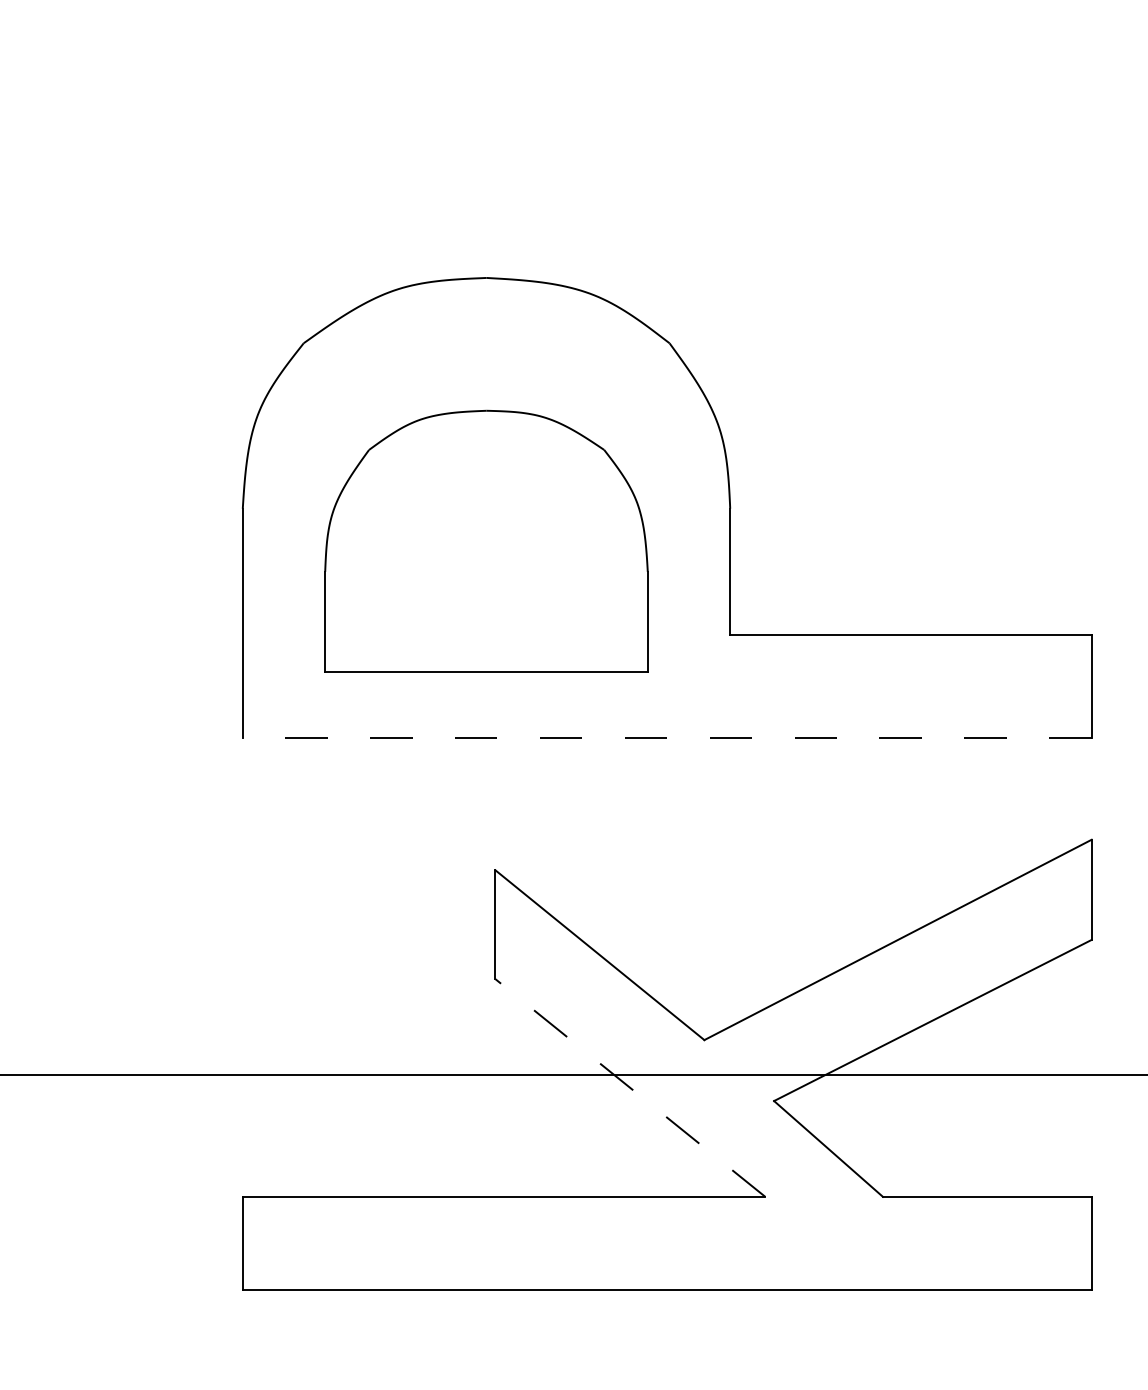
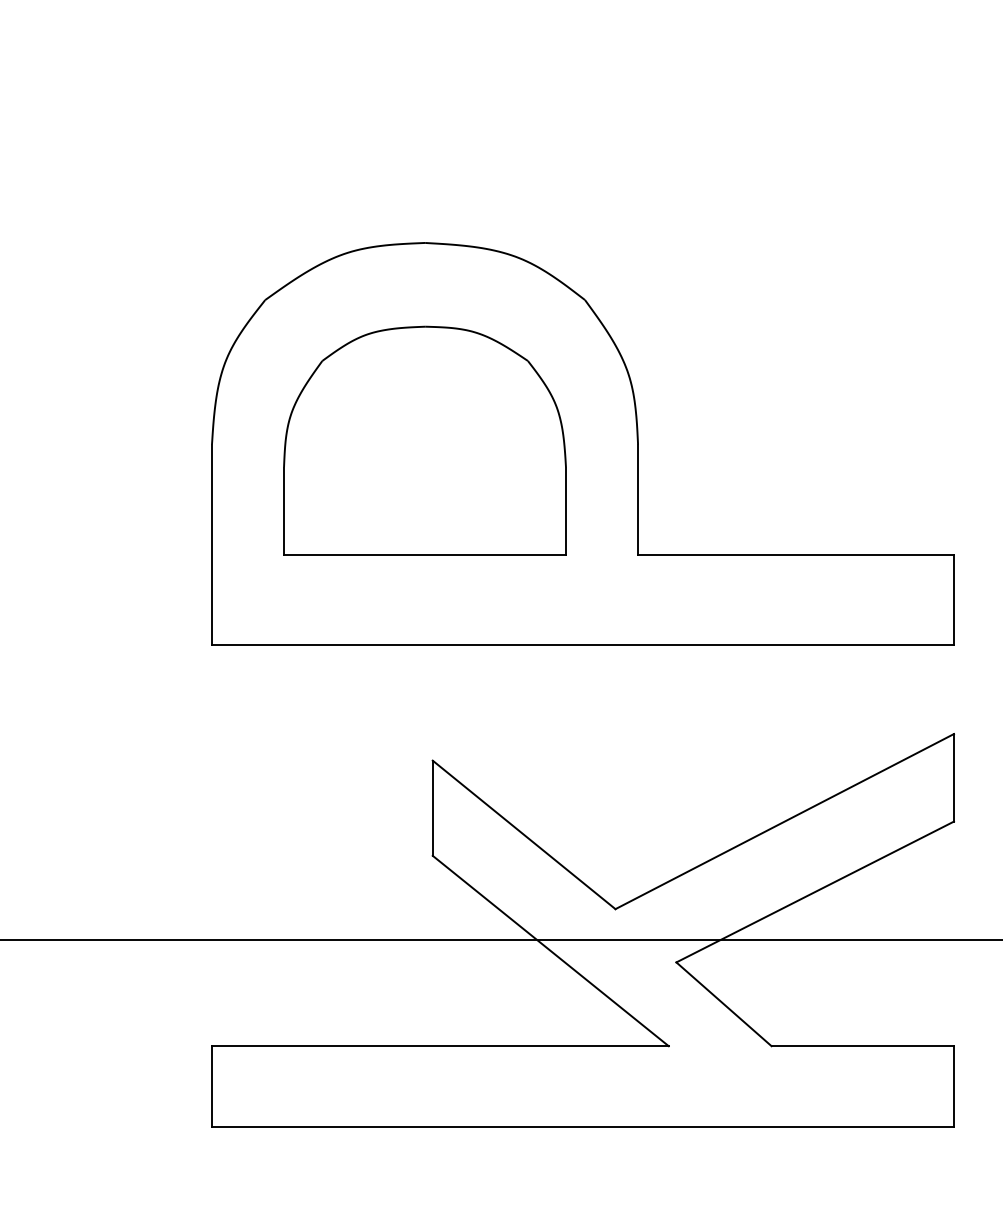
part: (486, 540) -> (425, 440), moved
line: (666, 738) -> (582, 645), dashed -> solid
line: (629, 1087) -> (550, 950), dashed -> solid

